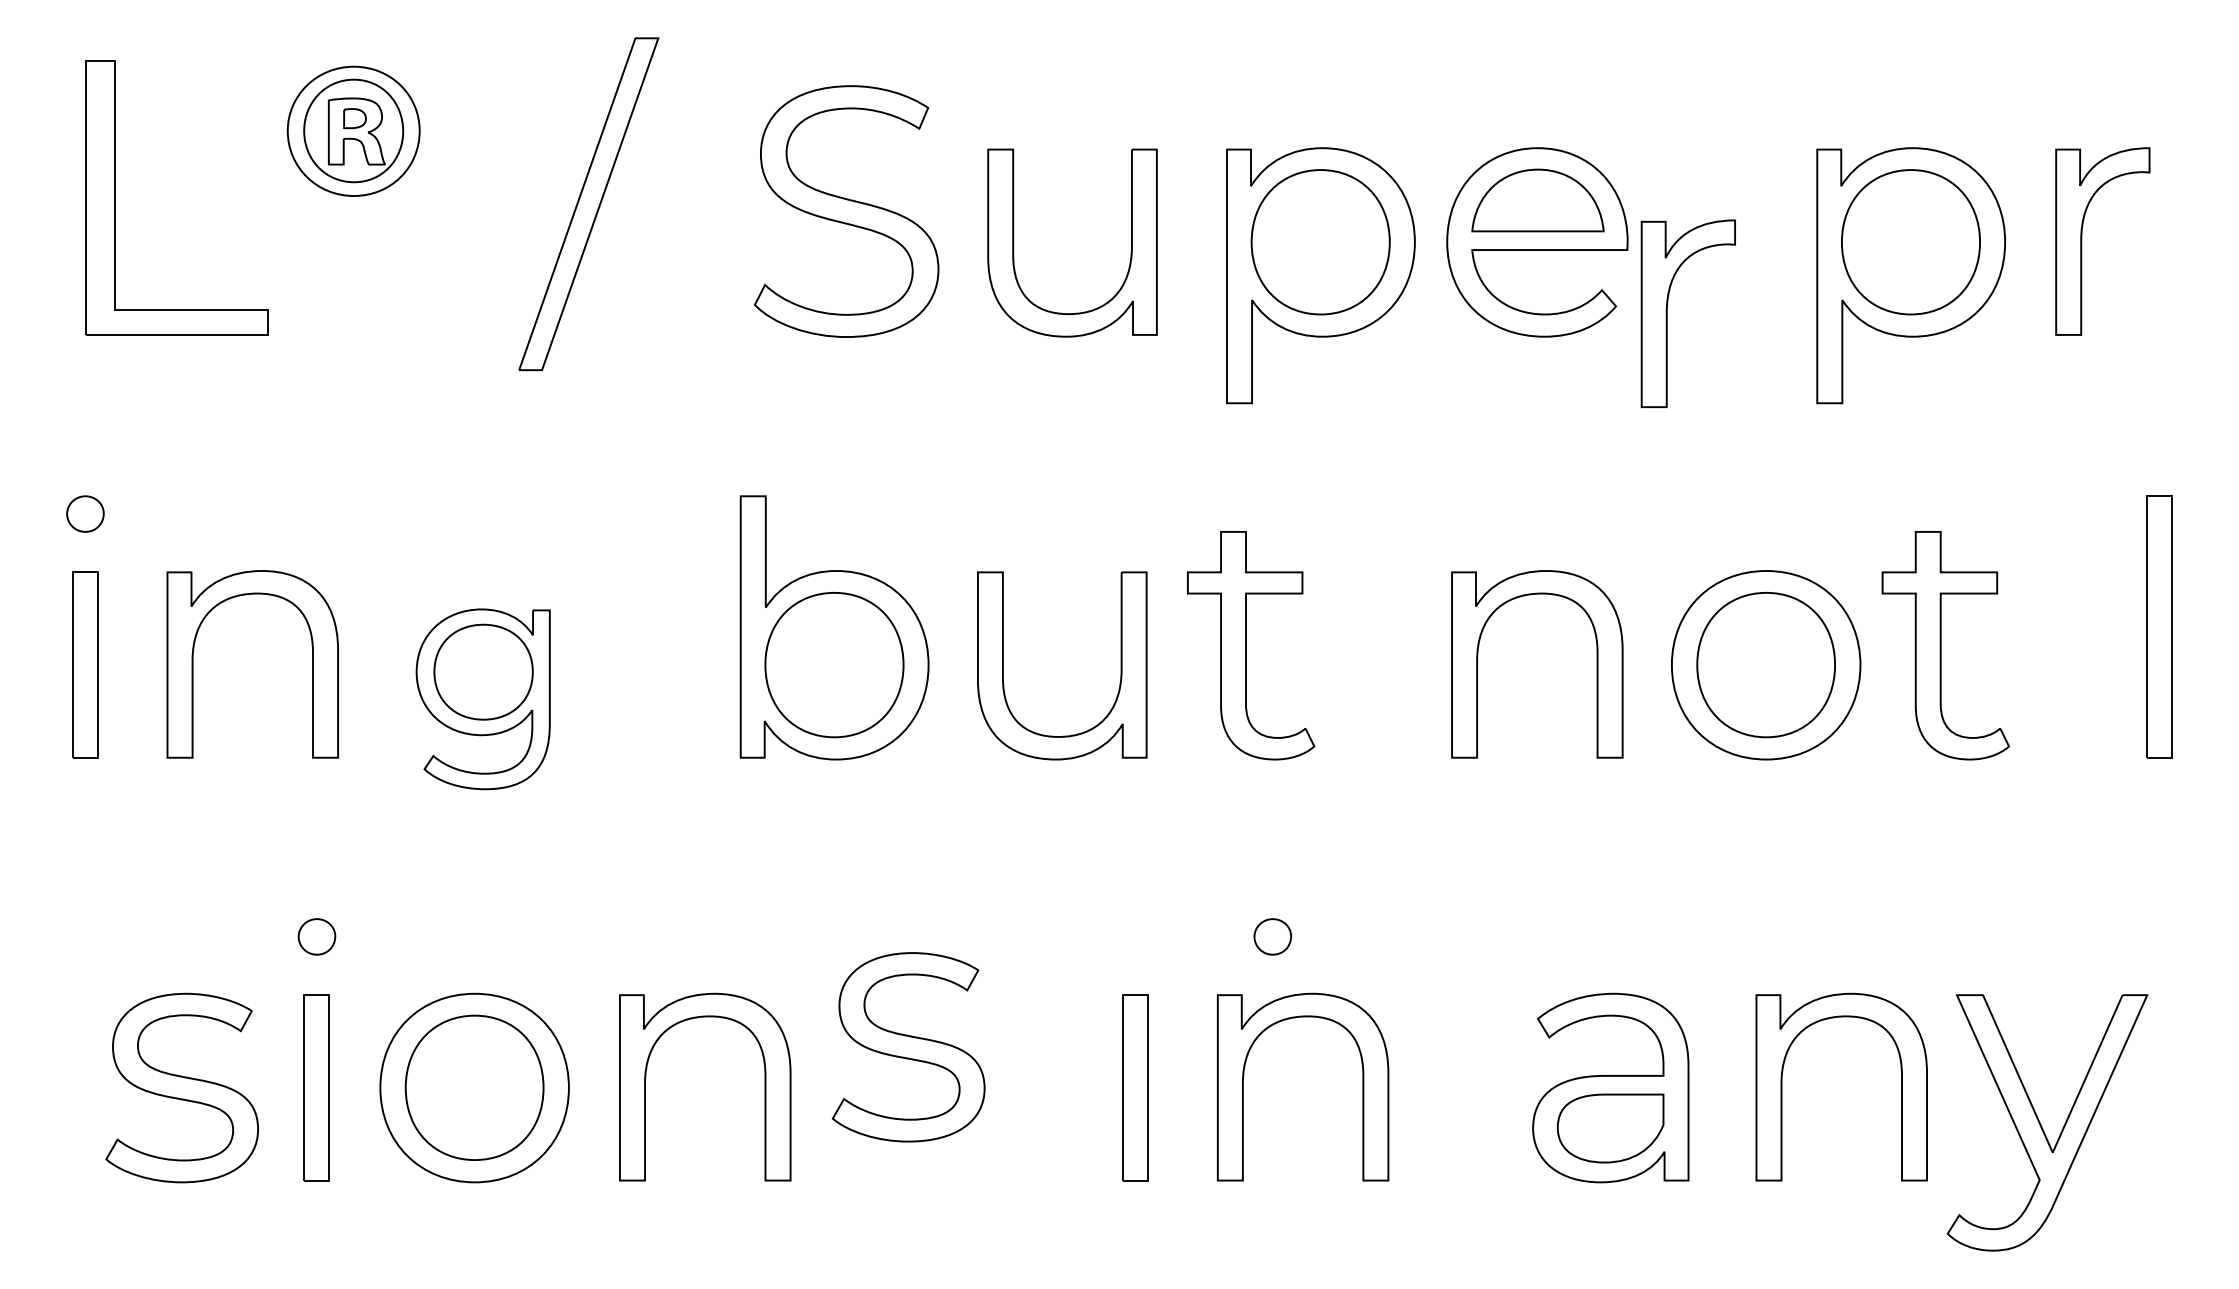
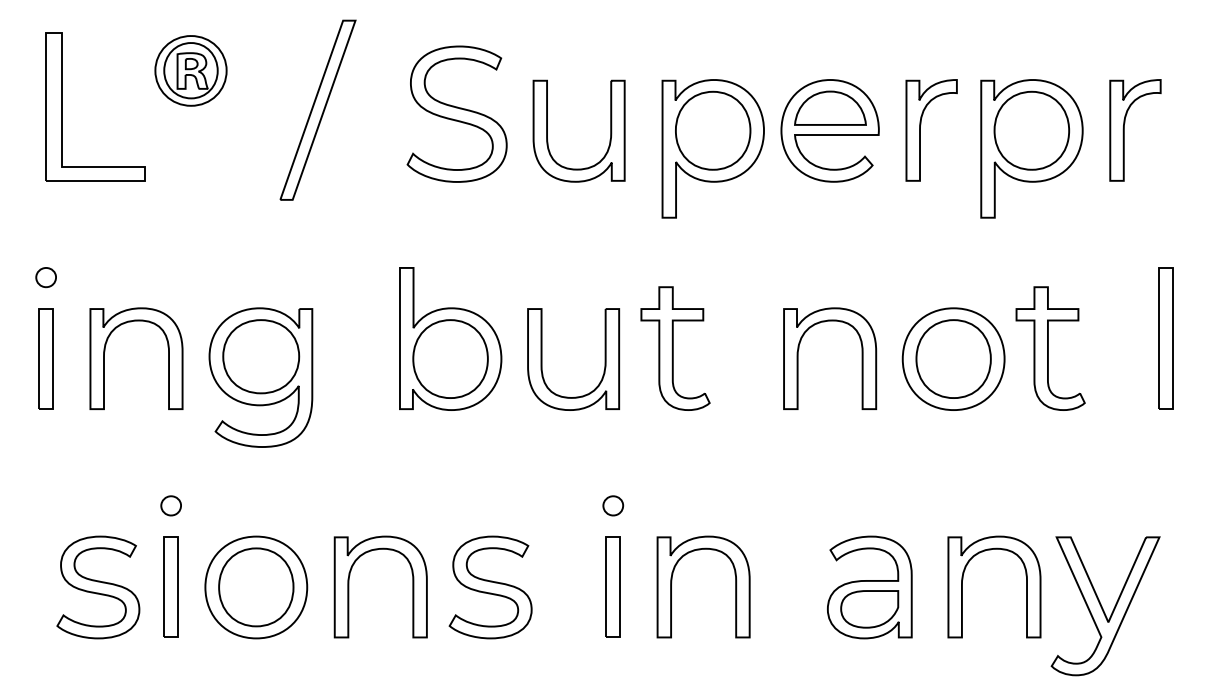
part: (1667, 313) -> (920, 130), moved
part: (482, 699) -> (260, 377), size x1.43
part: (1273, 936) -> (613, 505), moved
part: (908, 1047) -> (490, 587), moved

